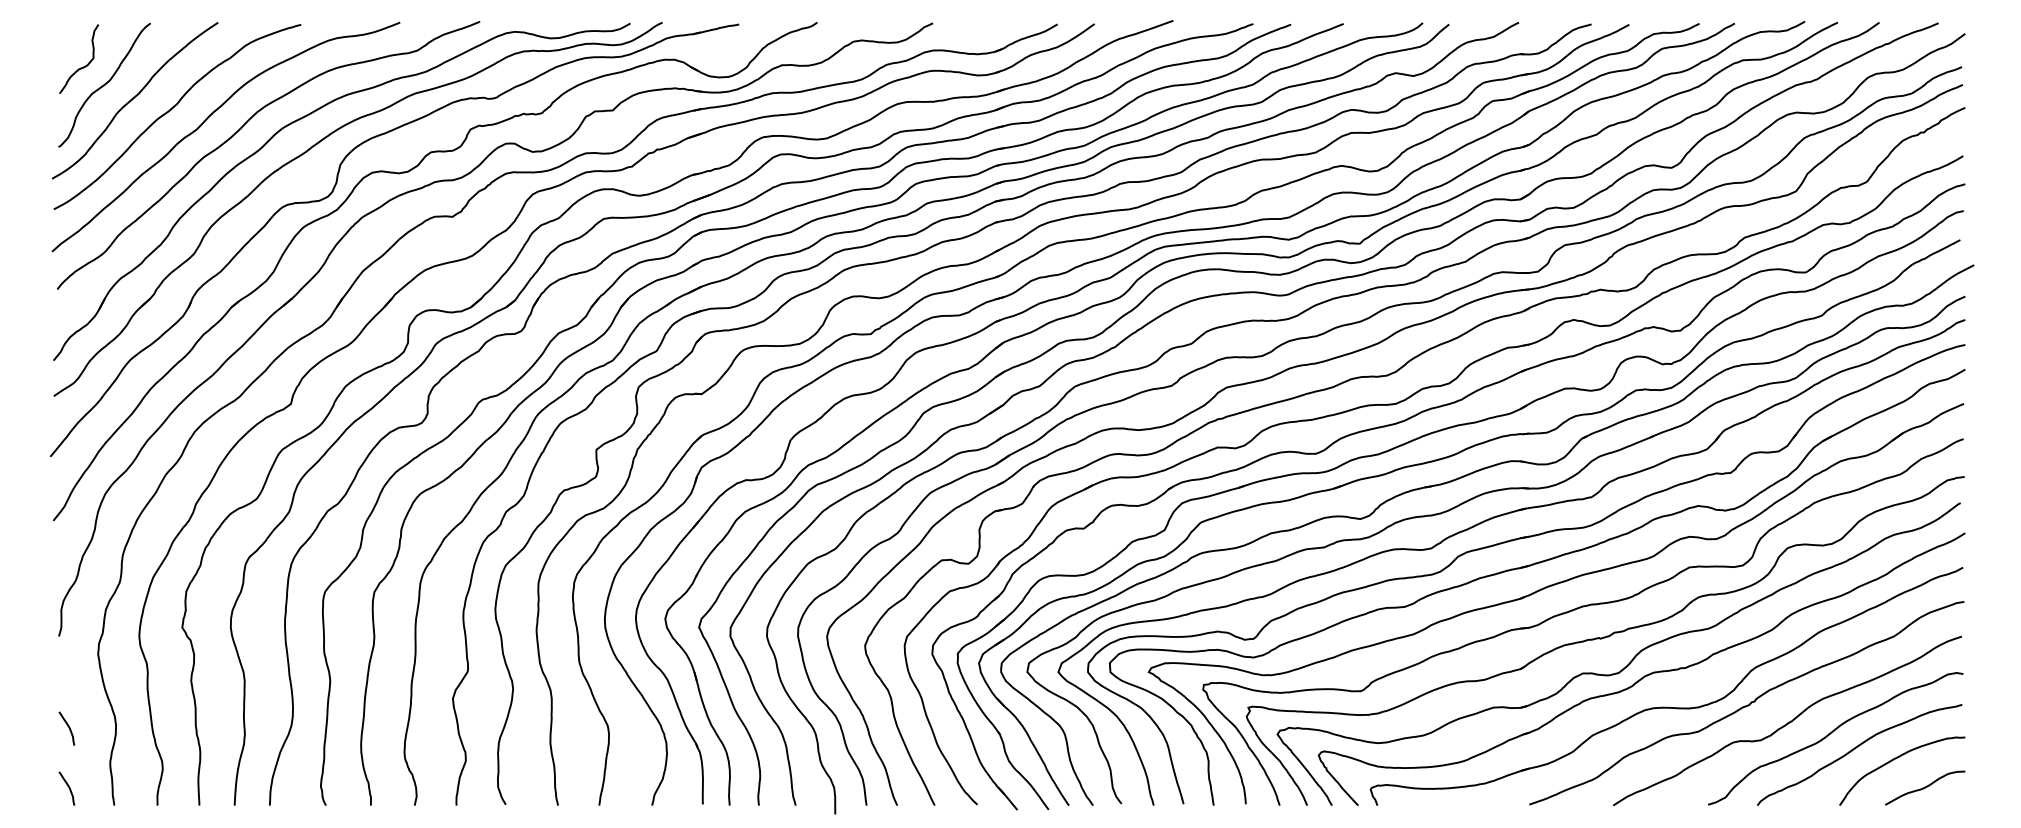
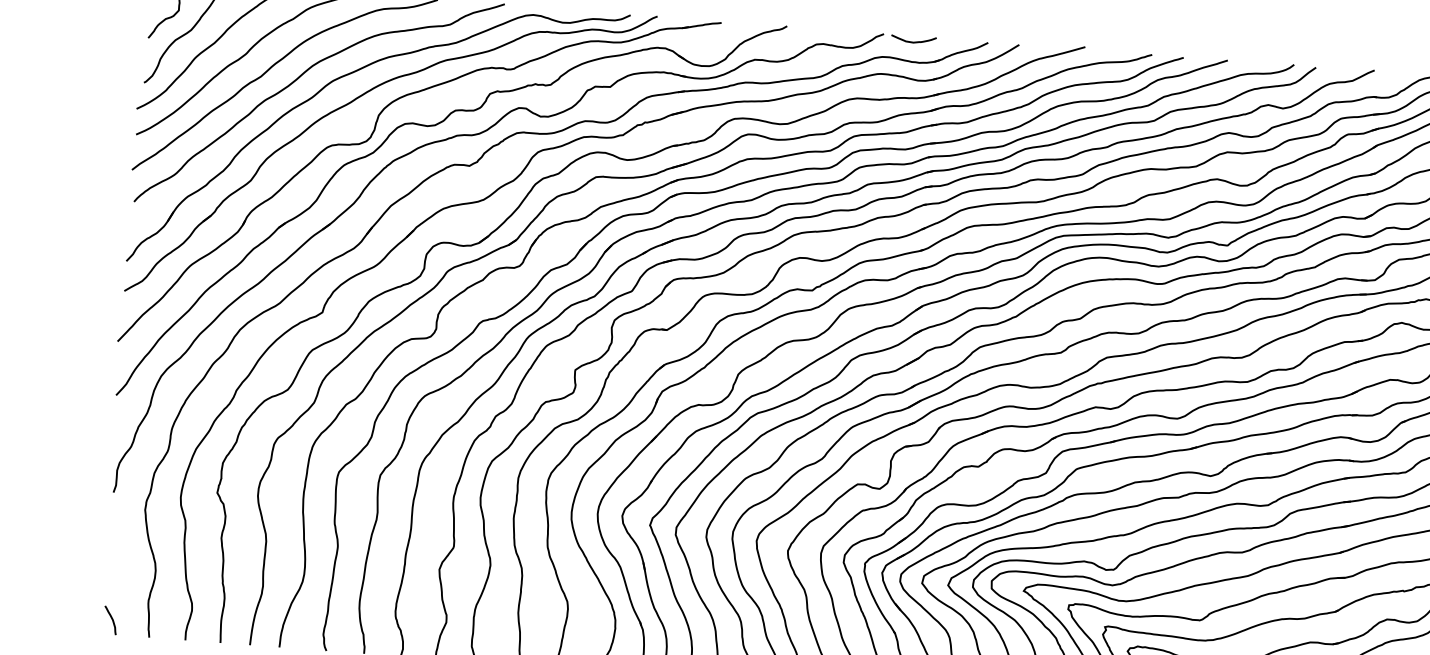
curve: (968, 29) -> (913, 41), added
curve: (68, 728) -> (115, 570), removed

